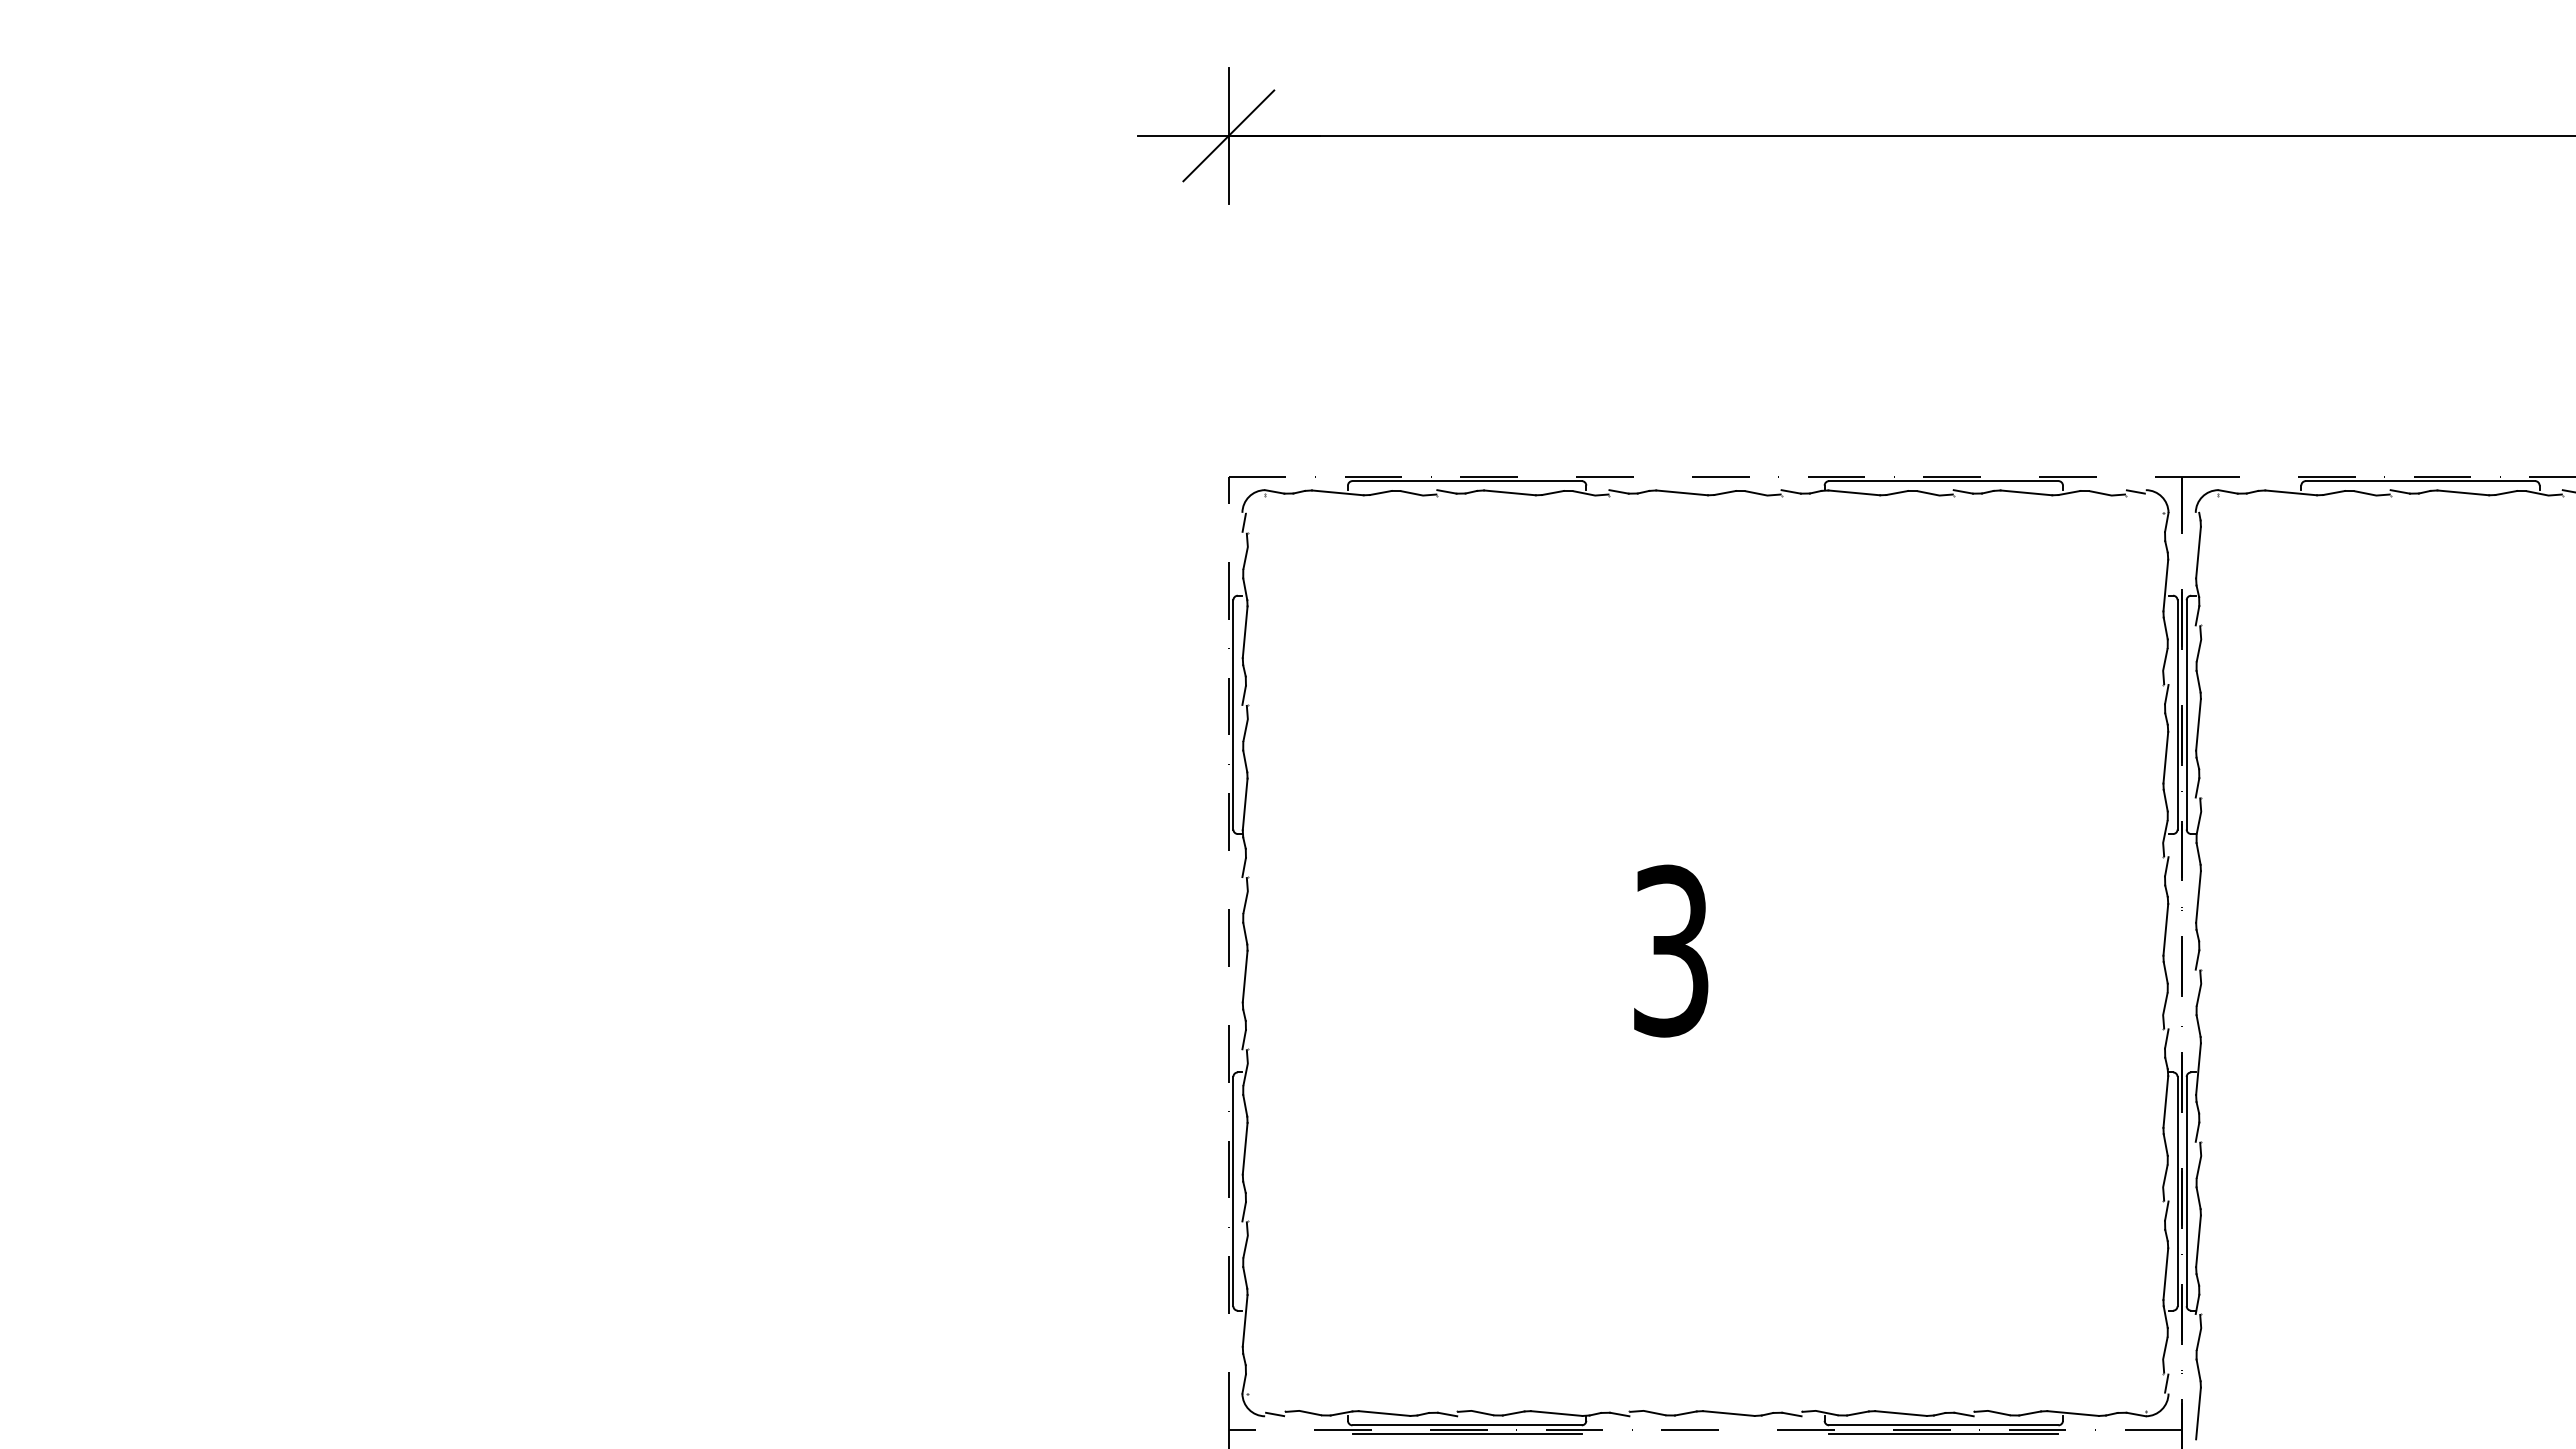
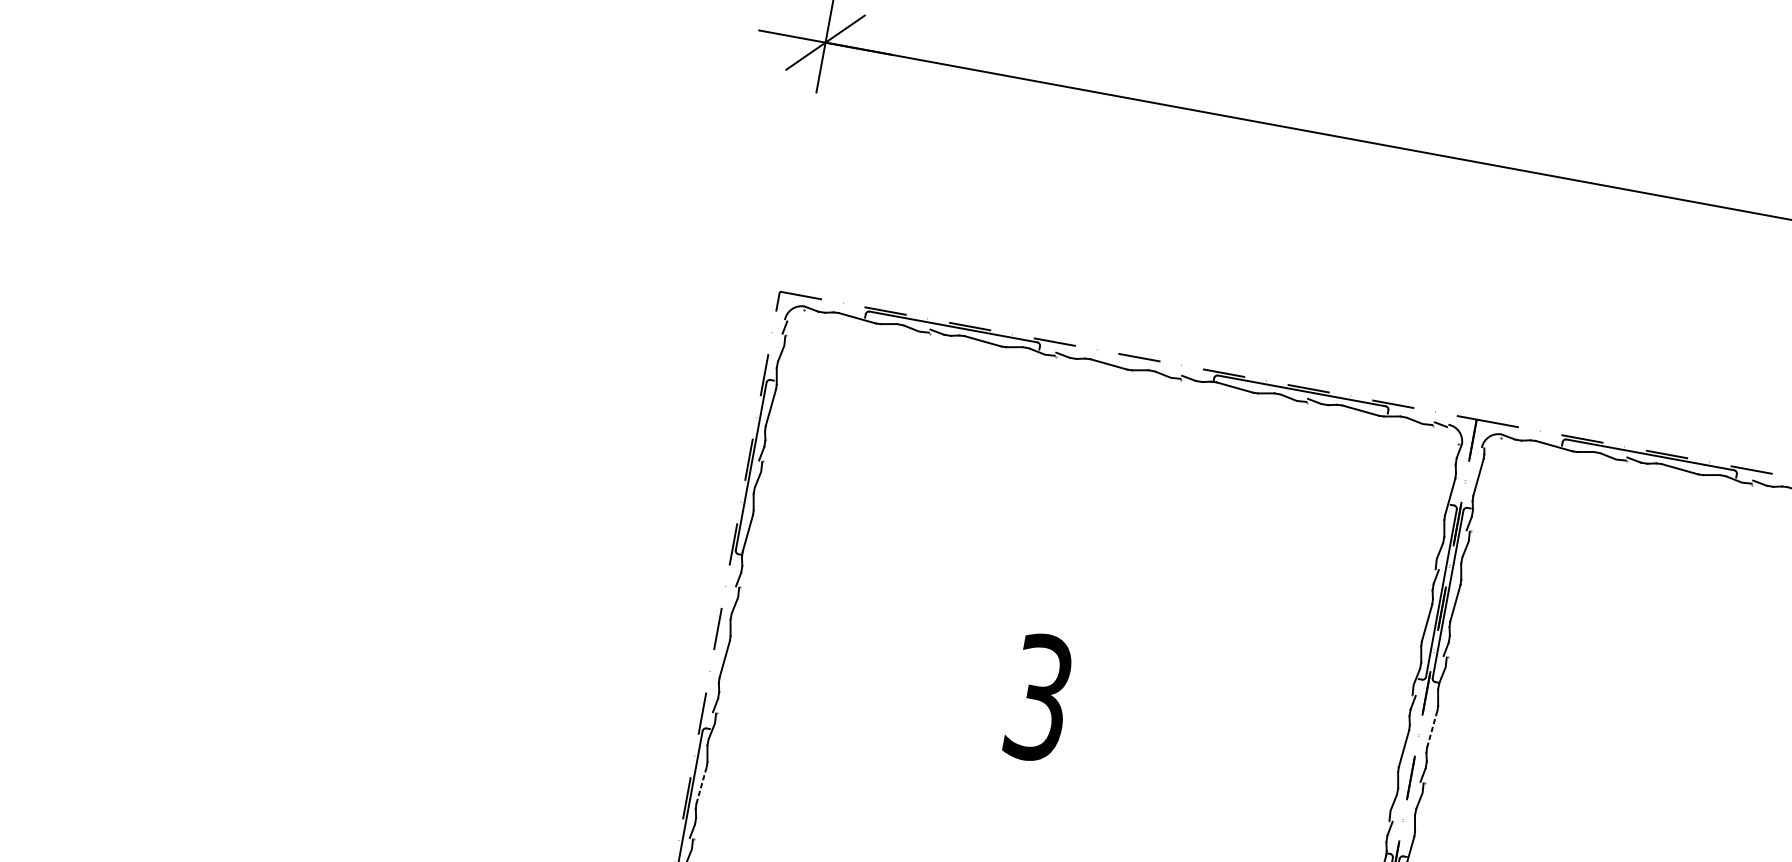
line: (2198, 896) -> (1432, 728), solid -> dashed
line: (1245, 1148) -> (701, 785), solid -> dashed

